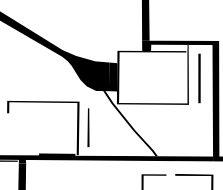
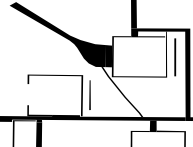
fill: (22, 147) -> (39, 110), added
fill: (169, 168) -> (152, 126), added

